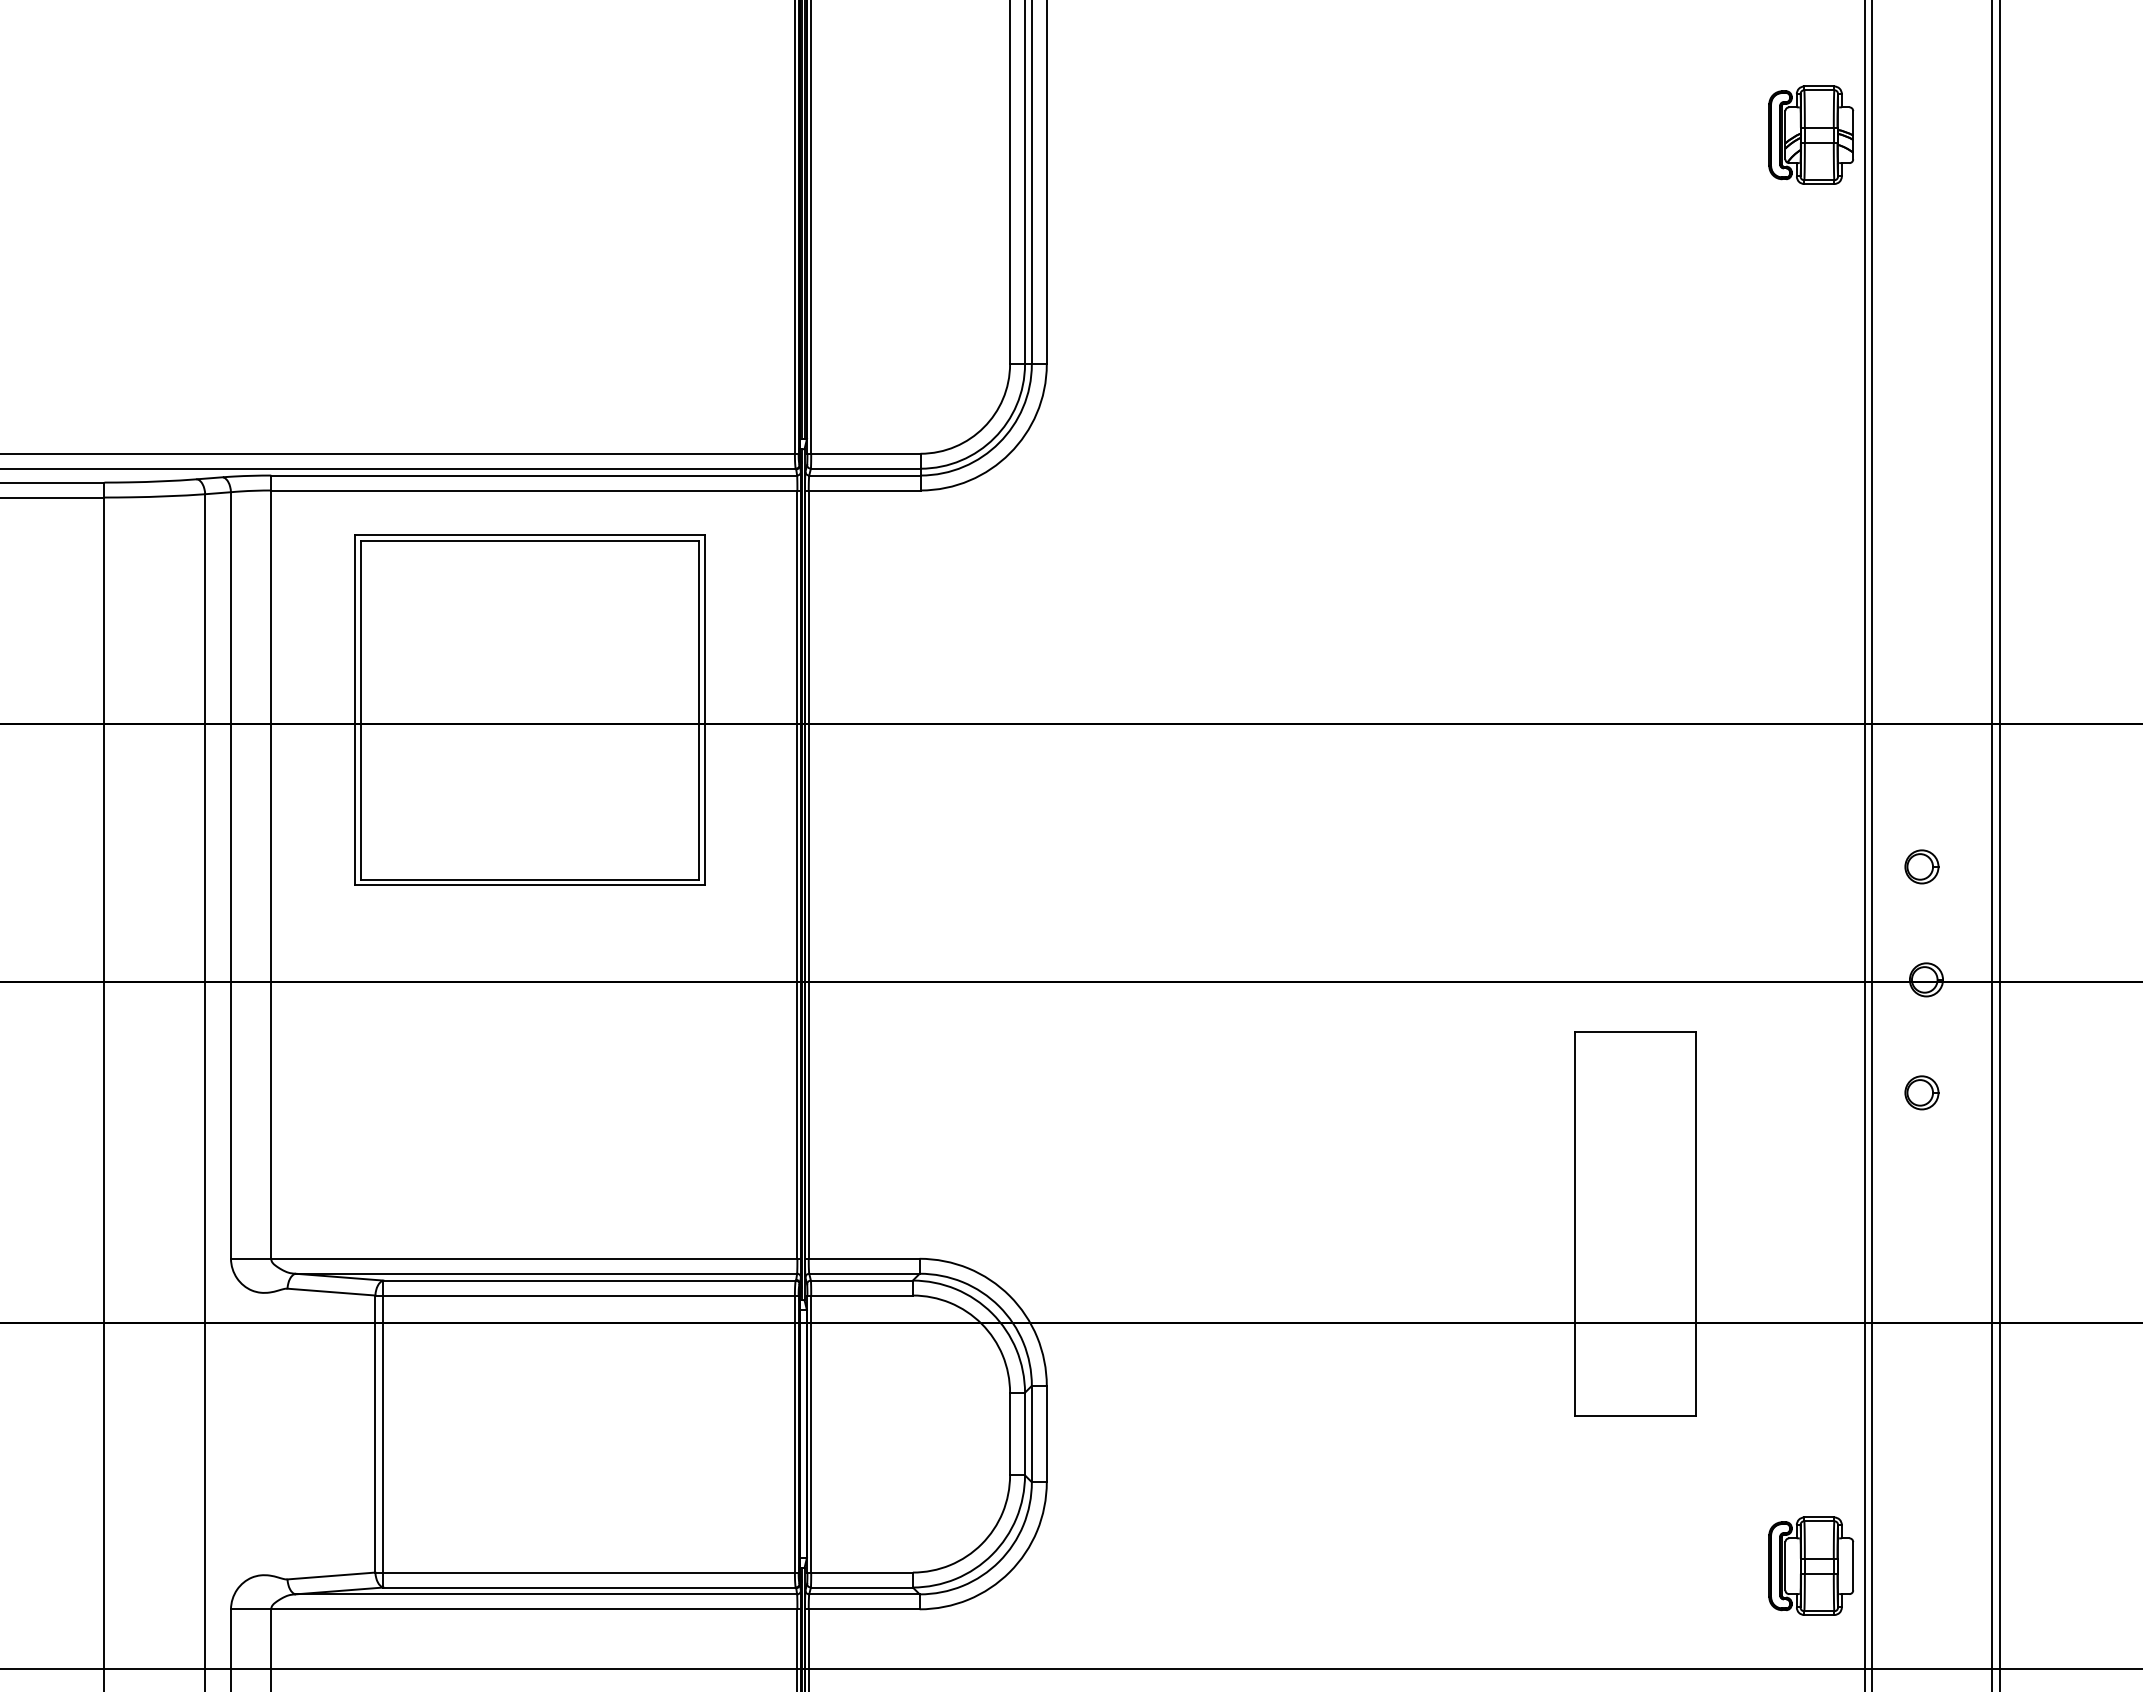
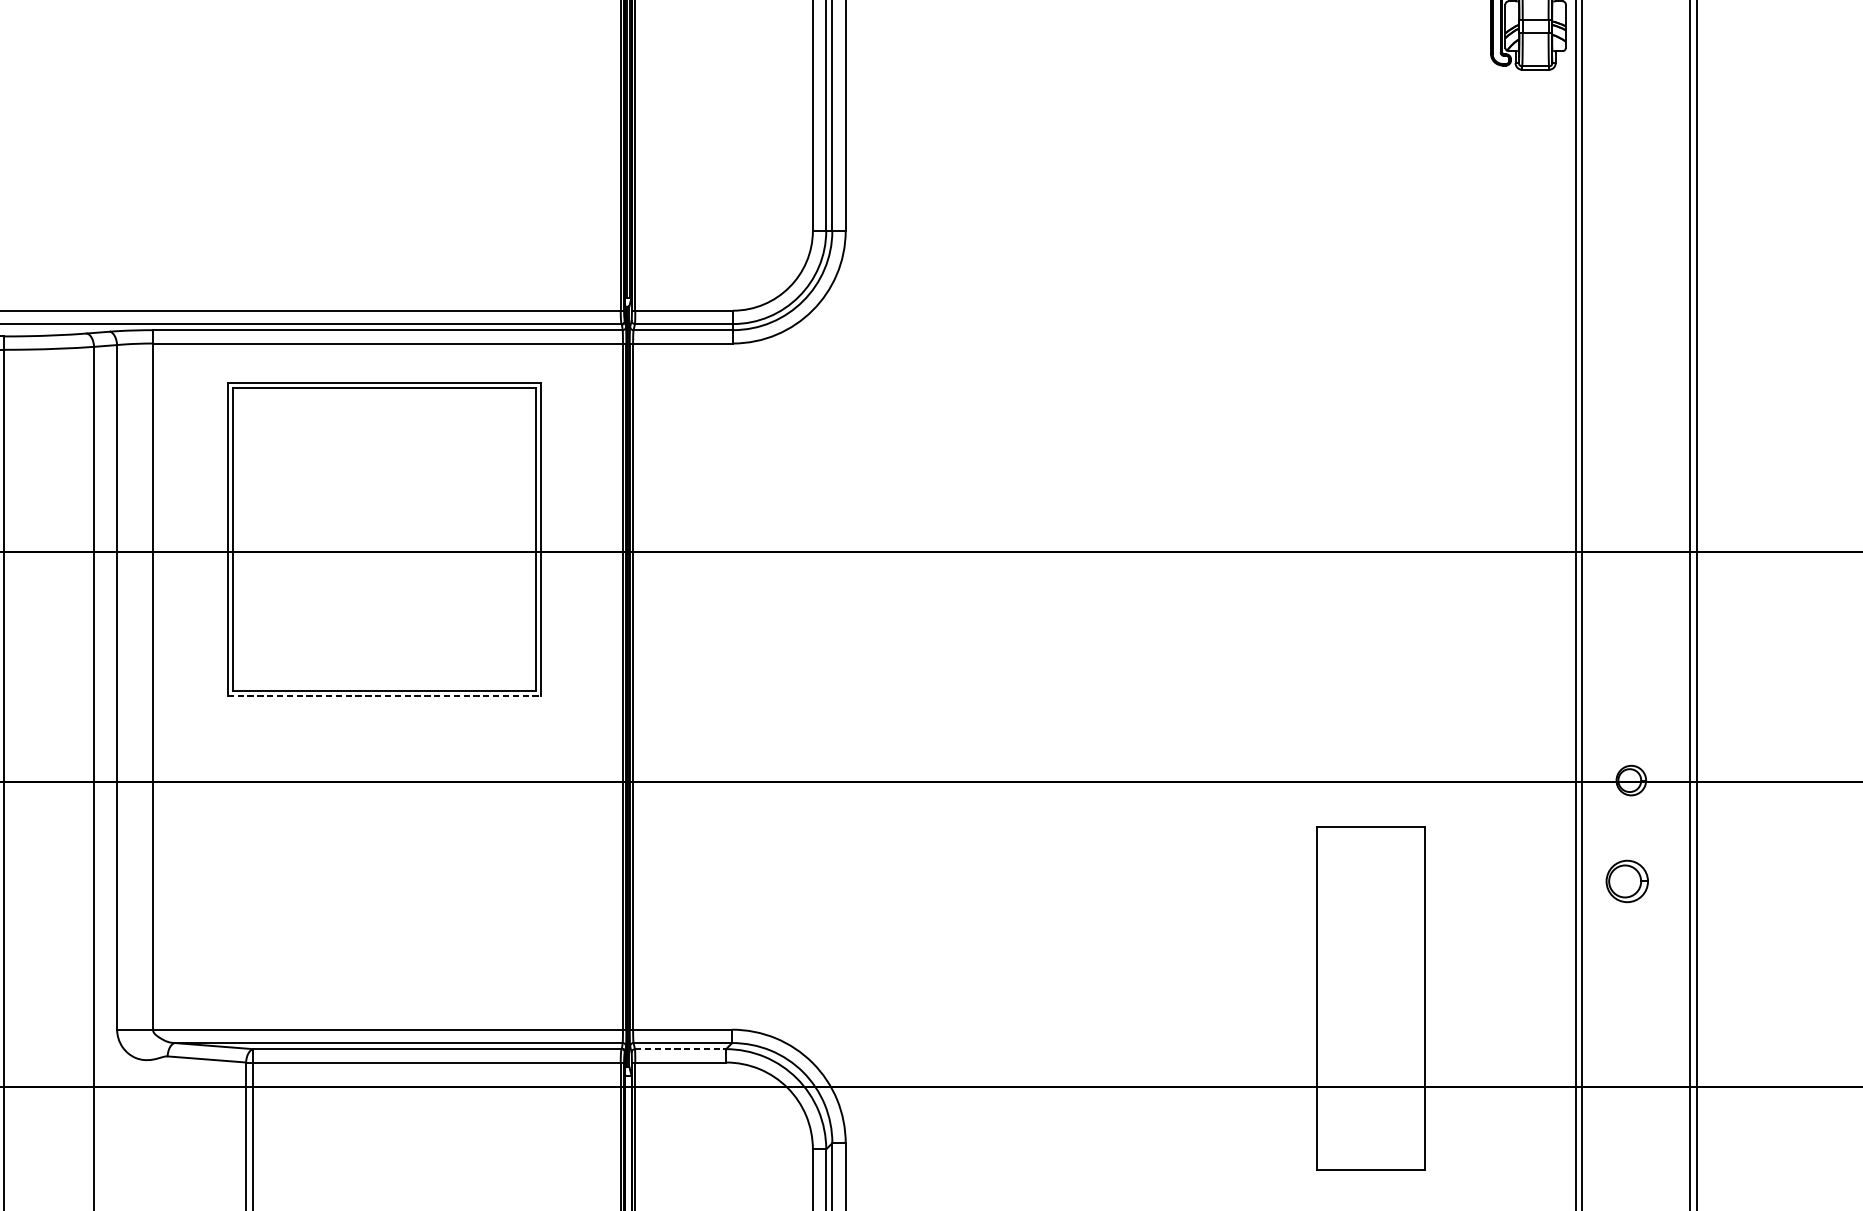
part: (1921, 866) -> (1626, 679), removed
line: (530, 885) -> (384, 696), solid -> dashed
part: (1921, 1092) -> (1626, 881), size x1.4
line: (861, 1280) -> (680, 1049), solid -> dashed

